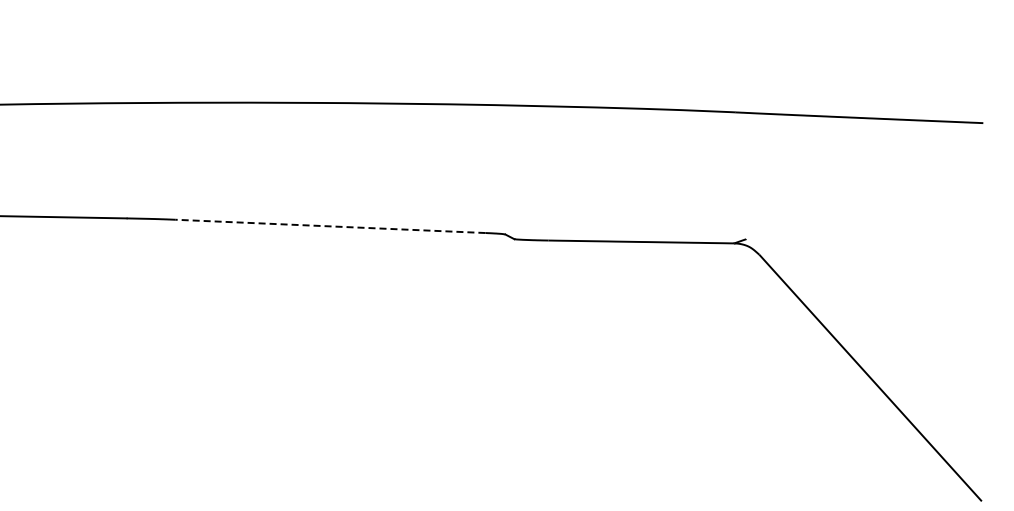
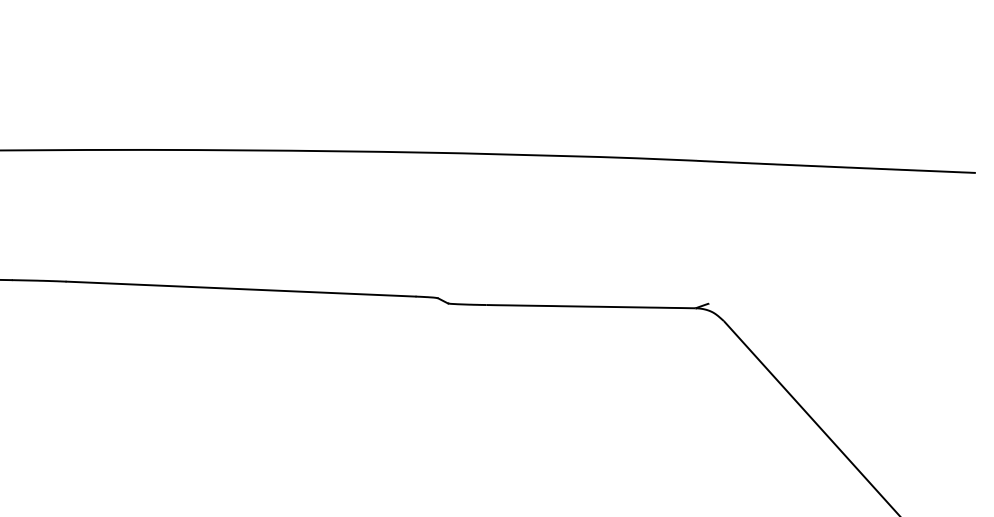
line: (329, 226) -> (240, 289), dashed -> solid

